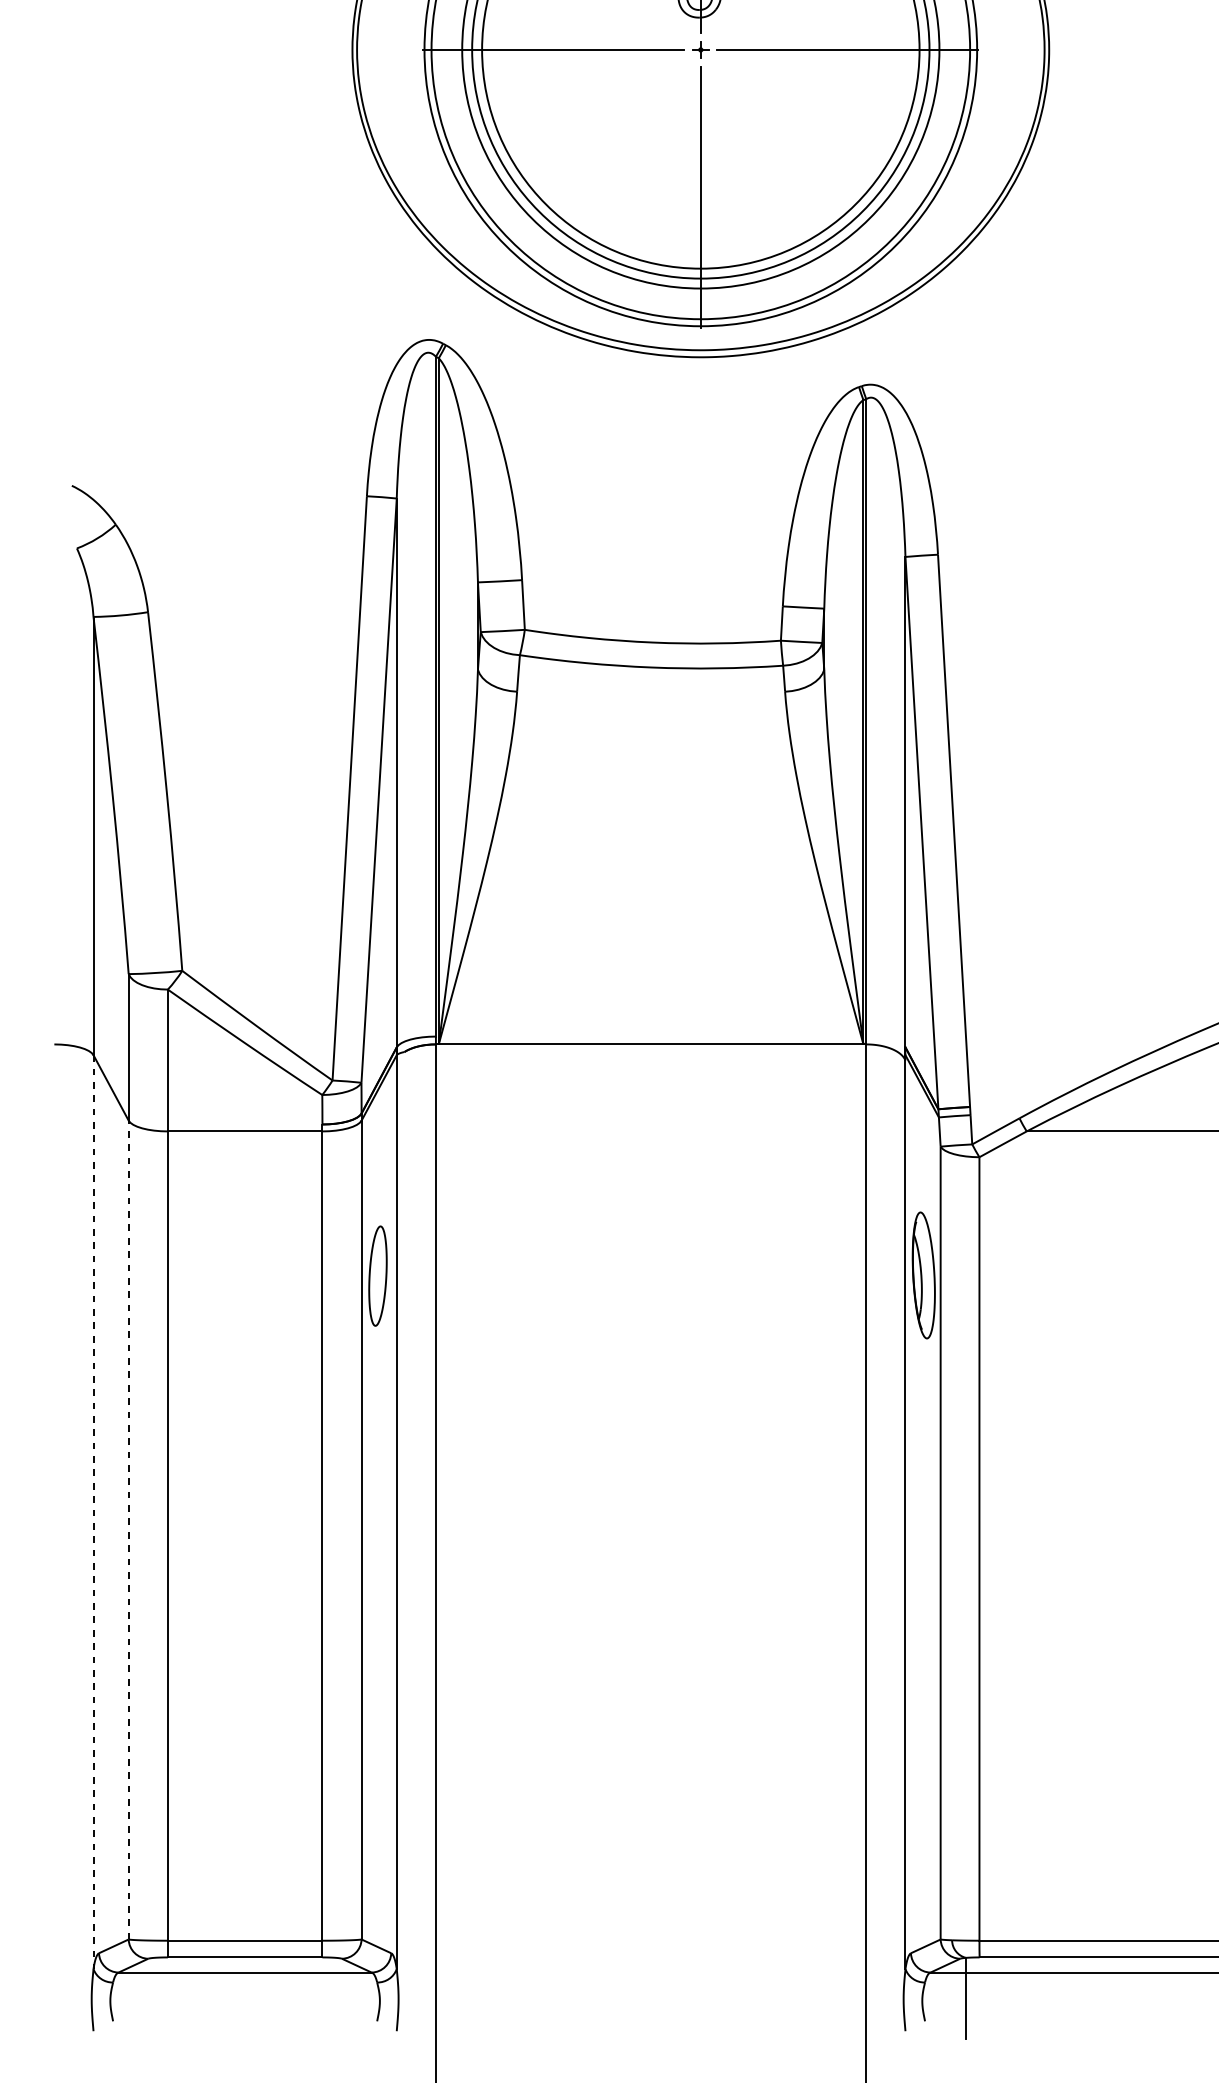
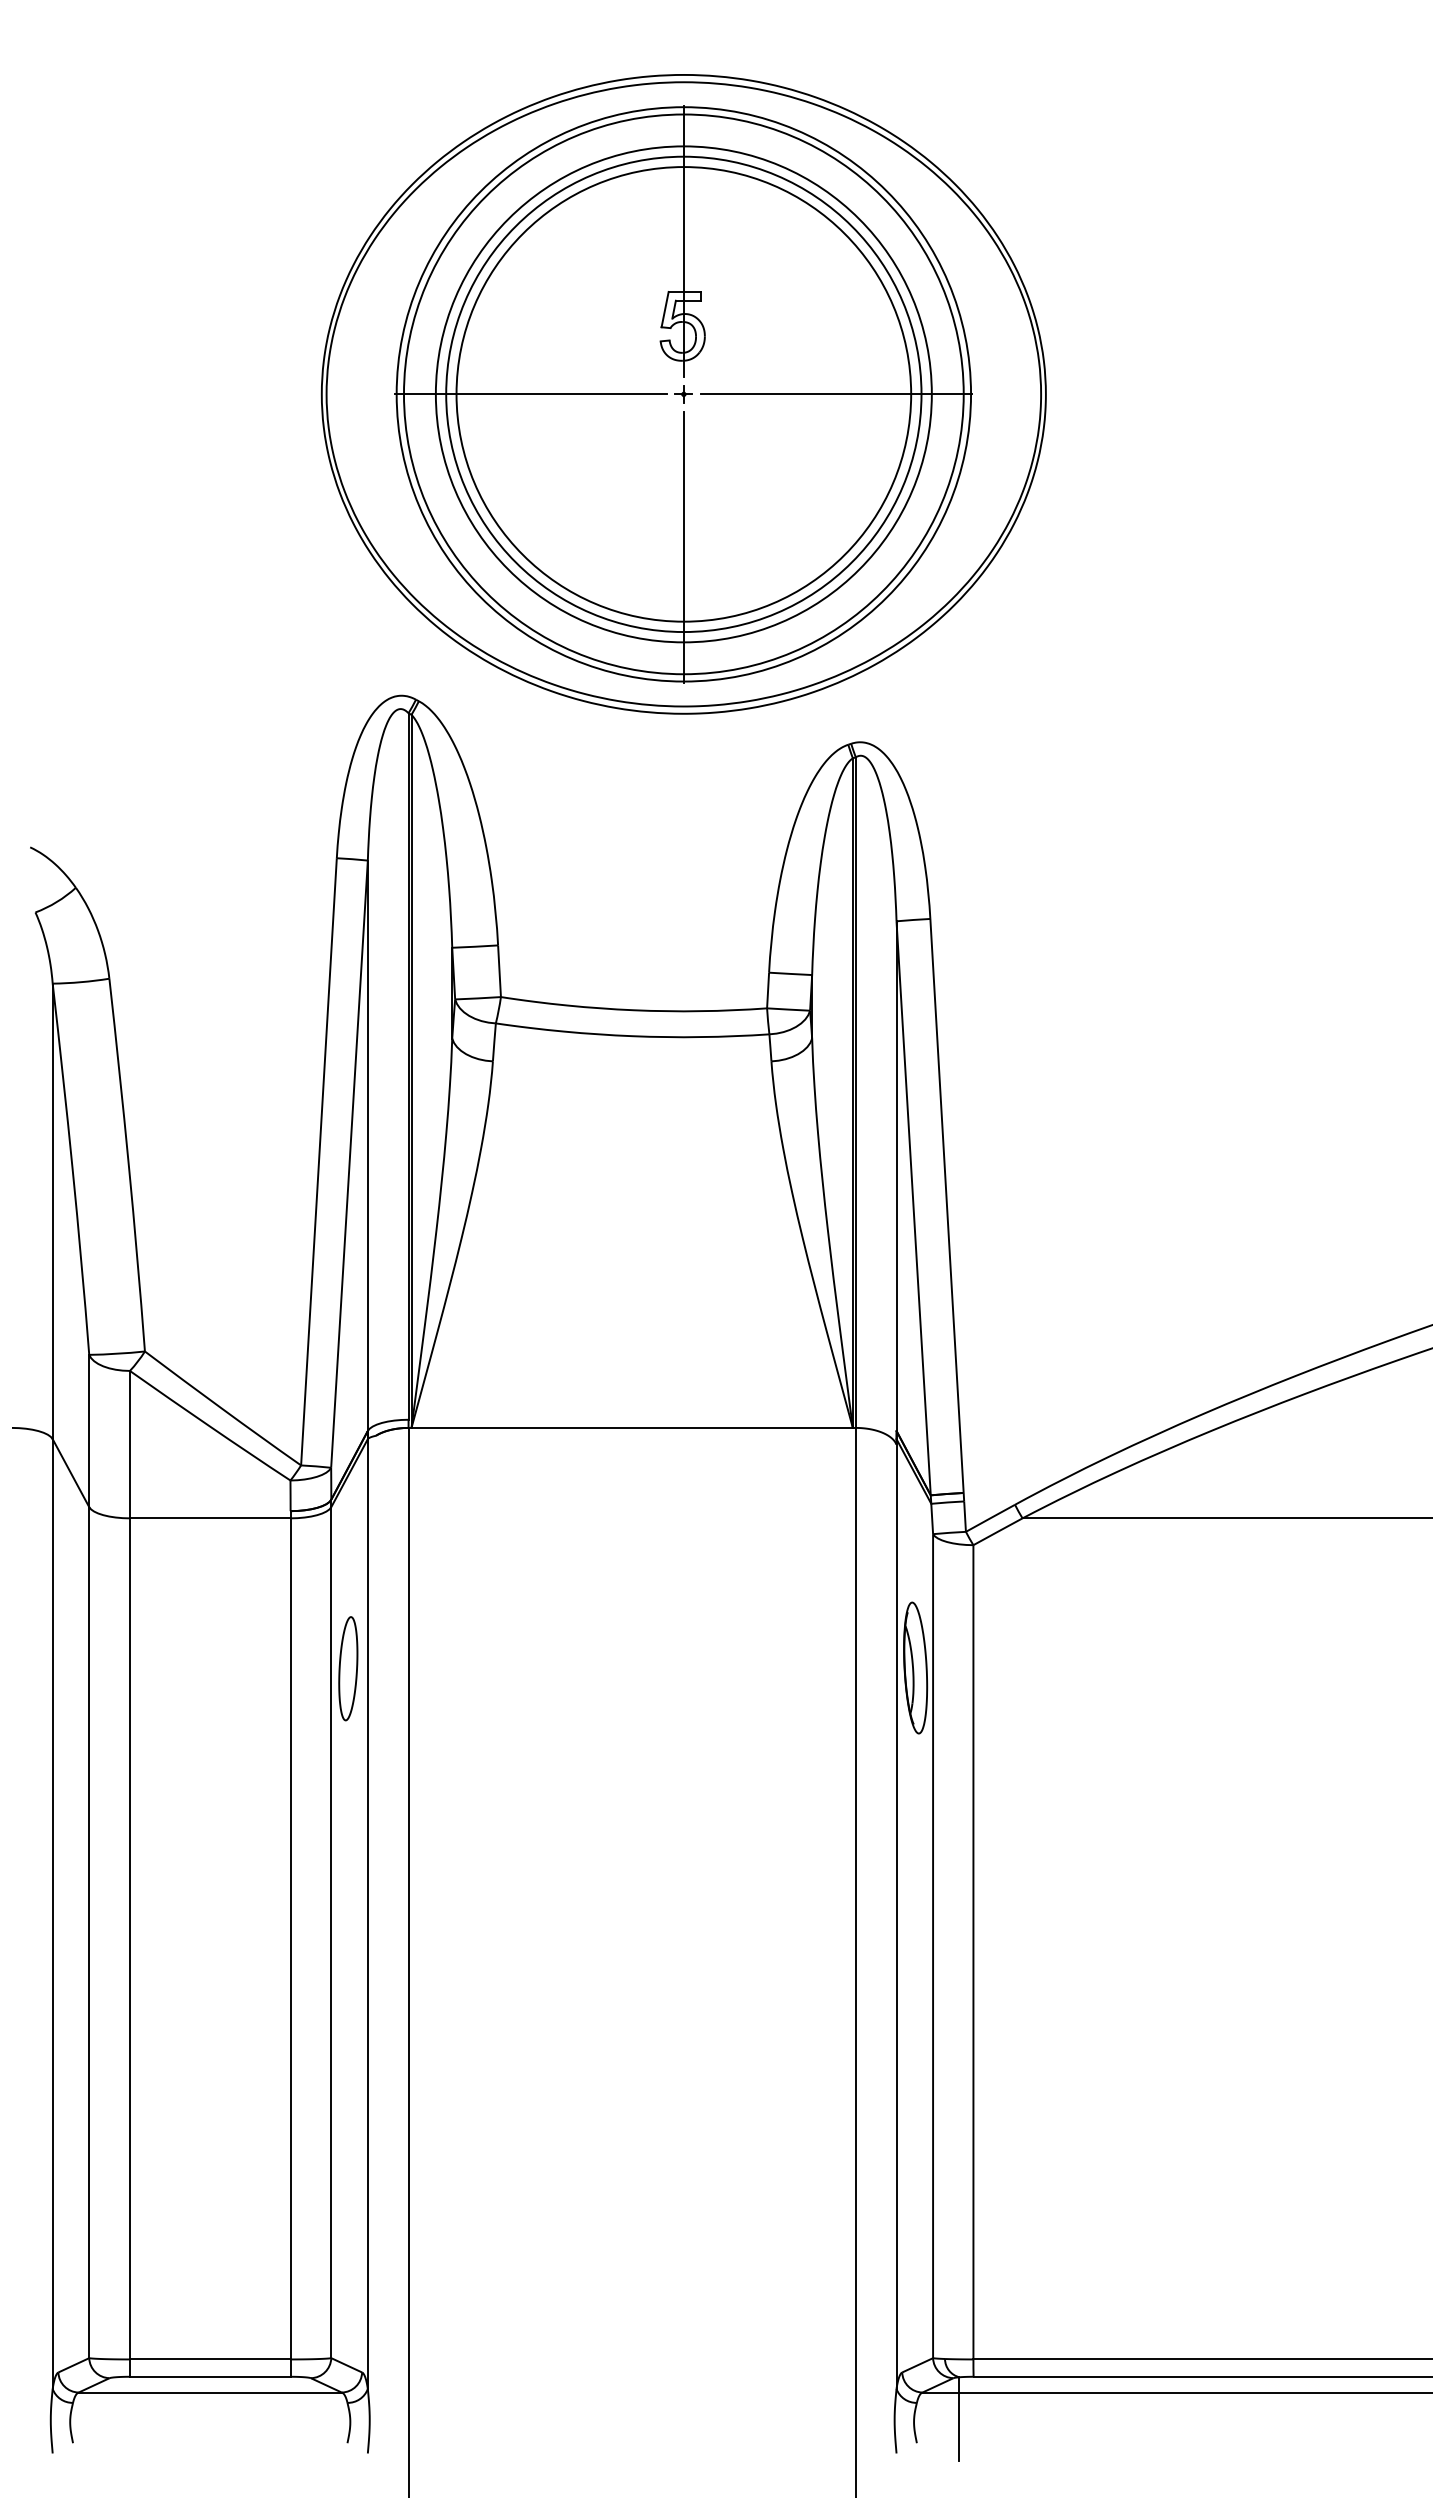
line: (93, 1512) -> (52, 1914), dashed -> solid
line: (128, 1529) -> (89, 1932), dashed -> solid

